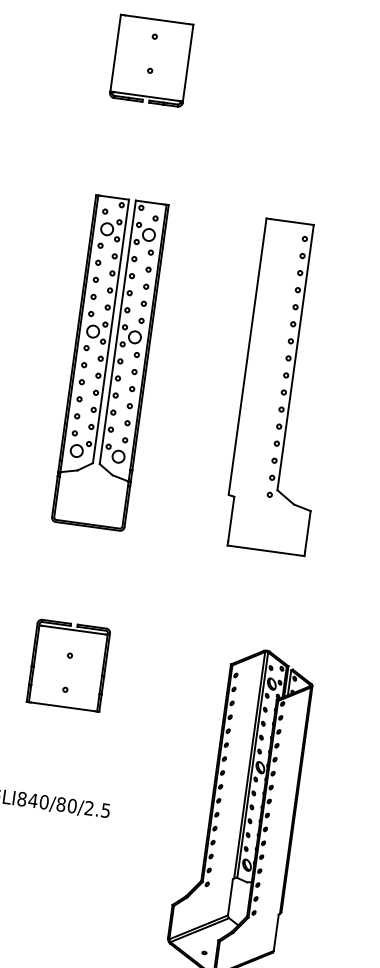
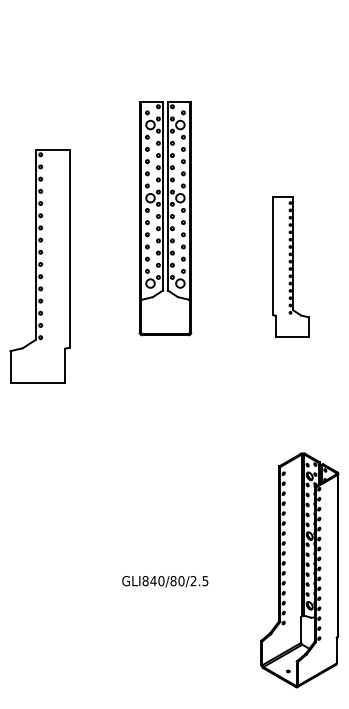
part: (151, 60) -> (165, 50), removed
part: (110, 362) -> (165, 218), moved
part: (285, 386) -> (290, 266), size x0.6
part: (68, 665) -> (165, 482), removed

